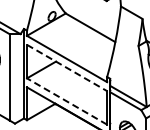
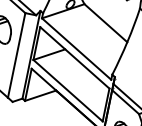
line: (67, 68) -> (75, 58), dashed -> solid
line: (66, 101) -> (67, 90), dashed -> solid

